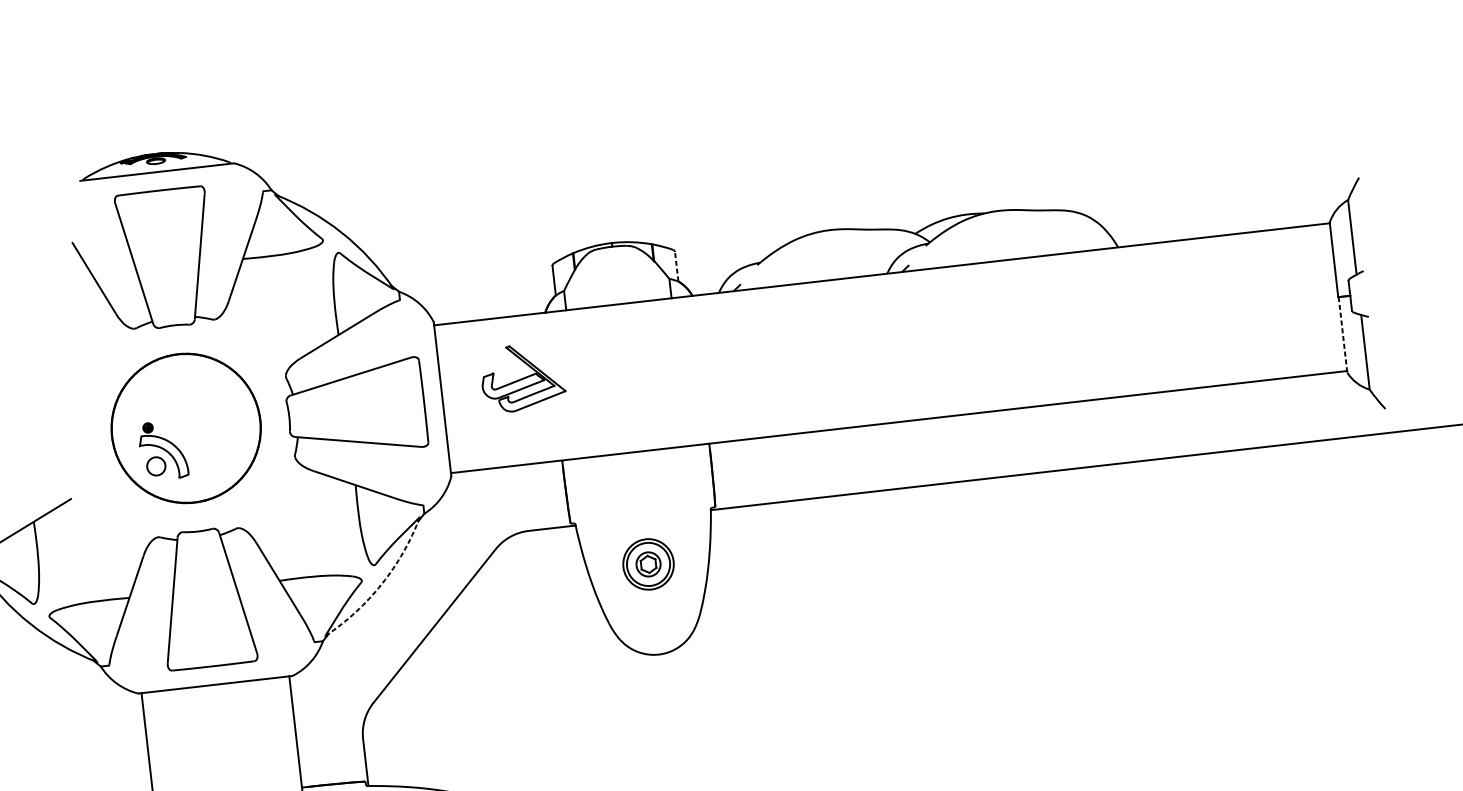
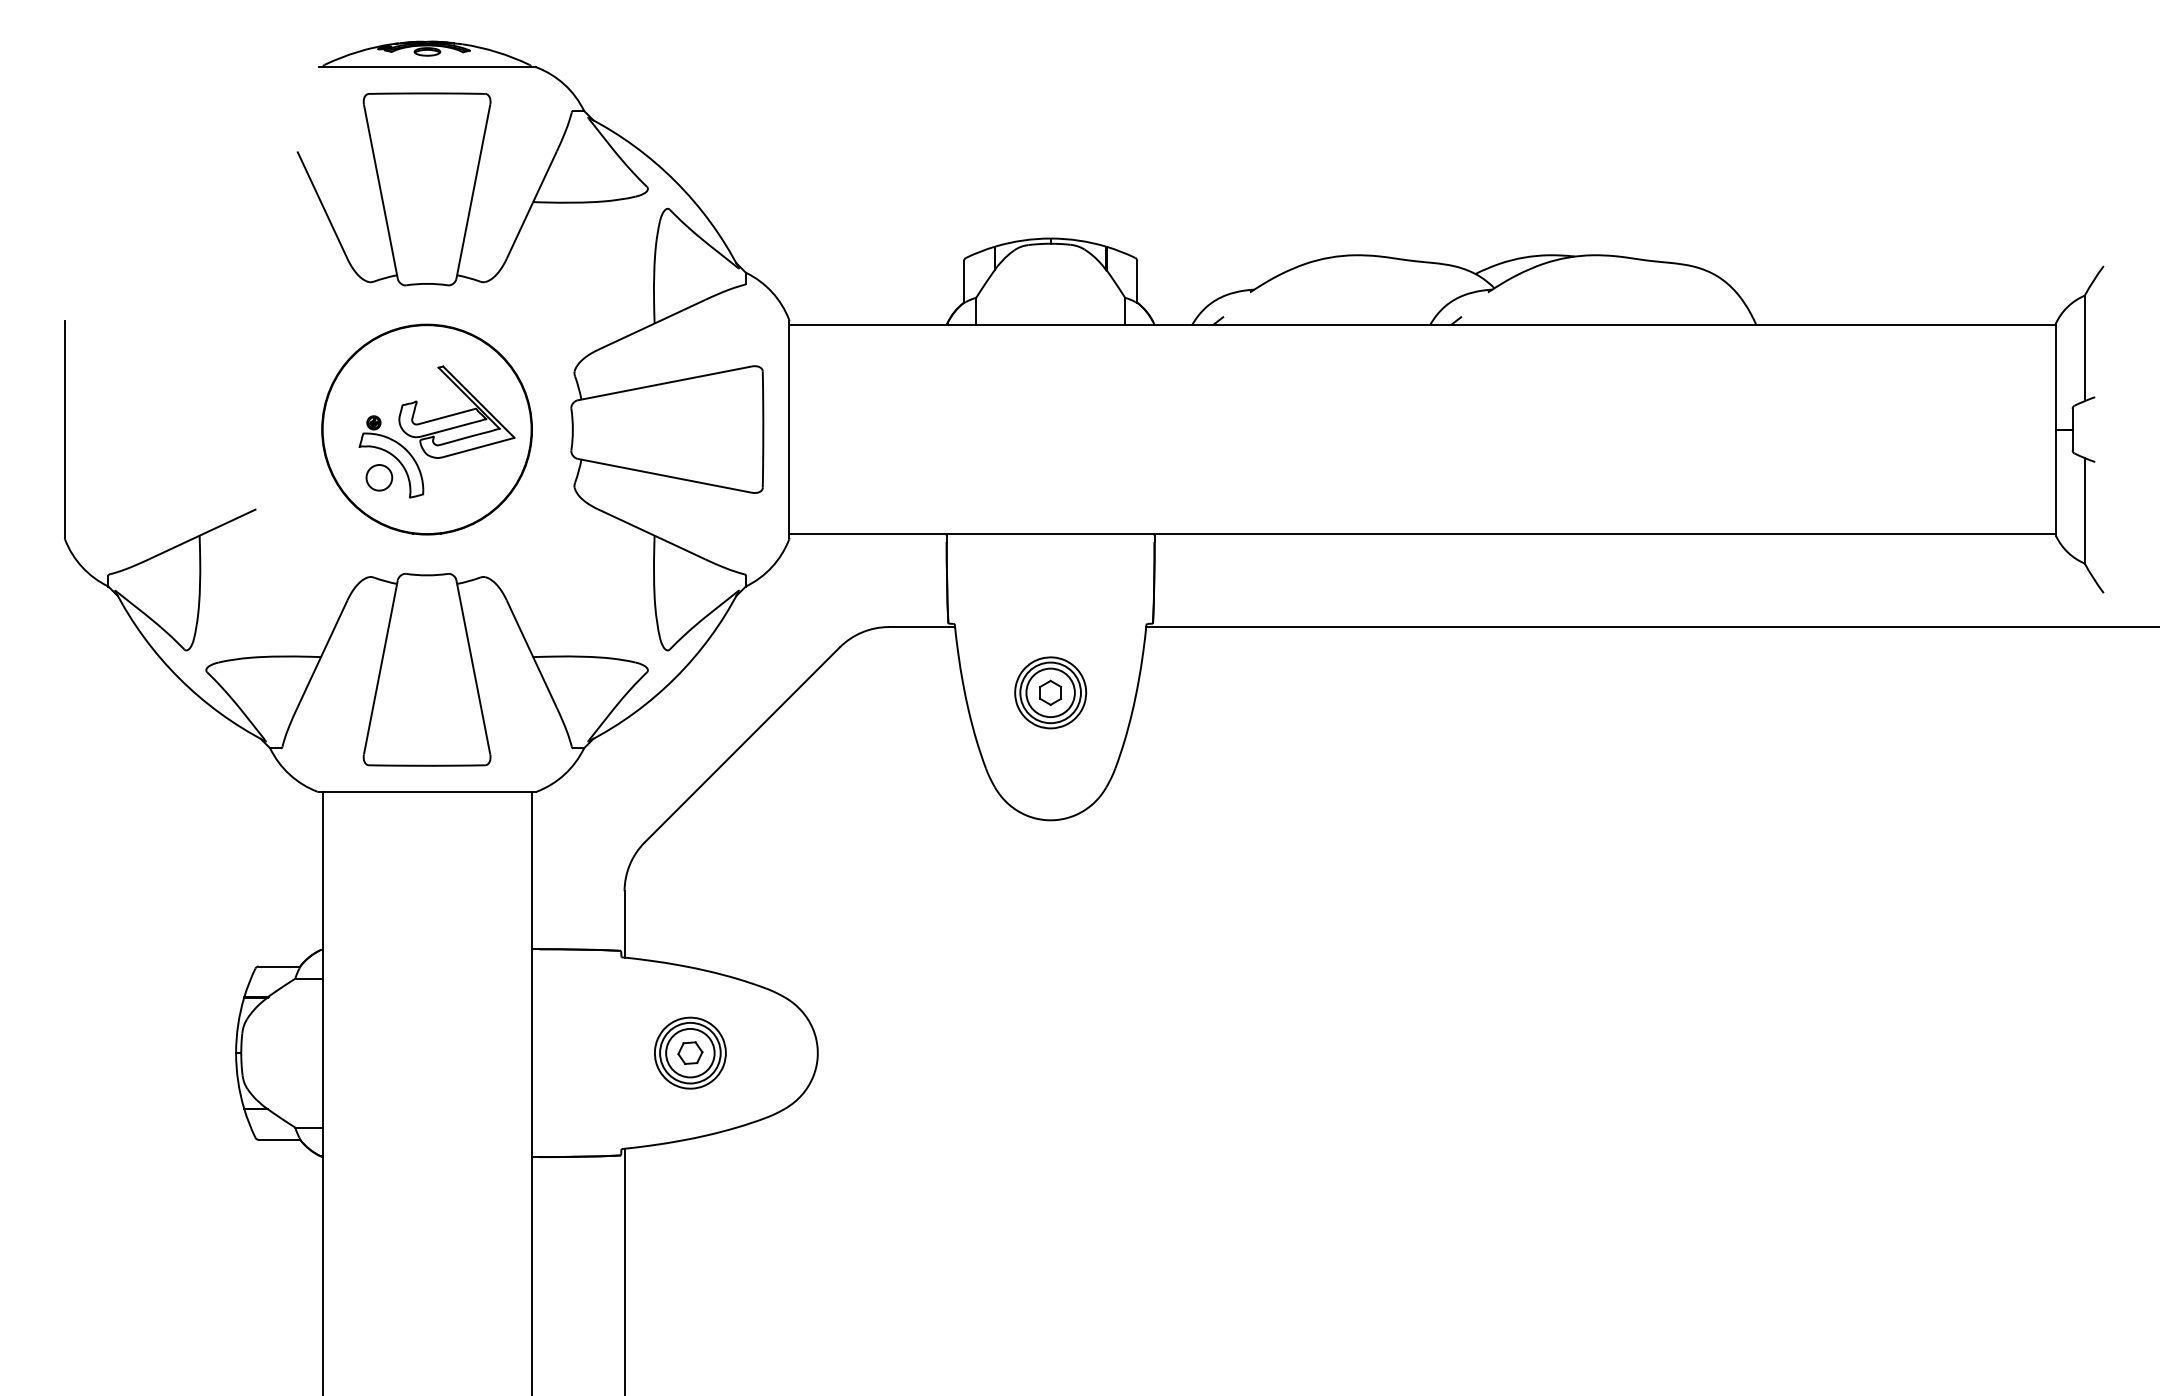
line: (676, 266) -> (1137, 281), dashed -> solid
line: (1343, 335) -> (2056, 483), dashed -> solid
part: (522, 377) -> (456, 411), moved
circle: (648, 564) -> (1050, 692), size x1.43
arc: (381, 583) -> (675, 677), dashed -> solid

